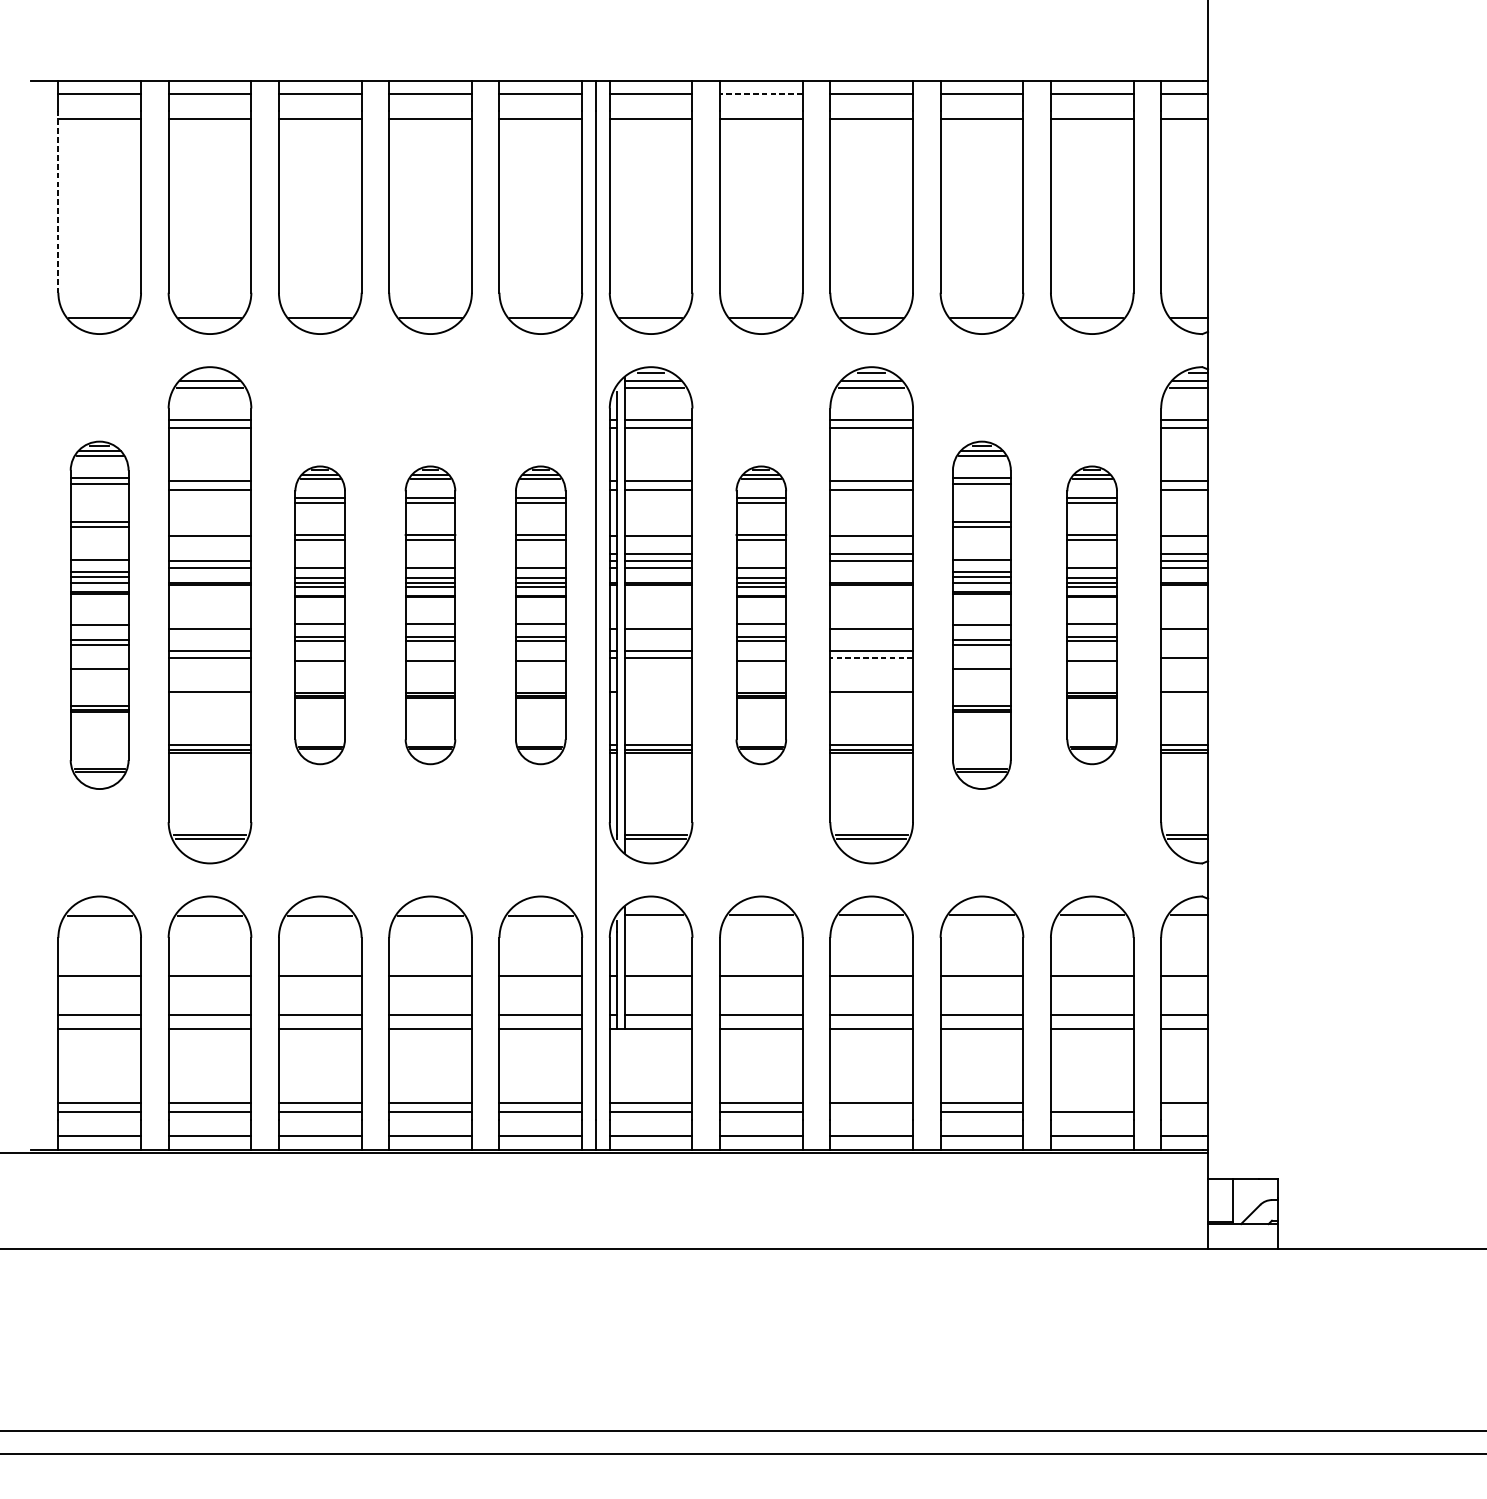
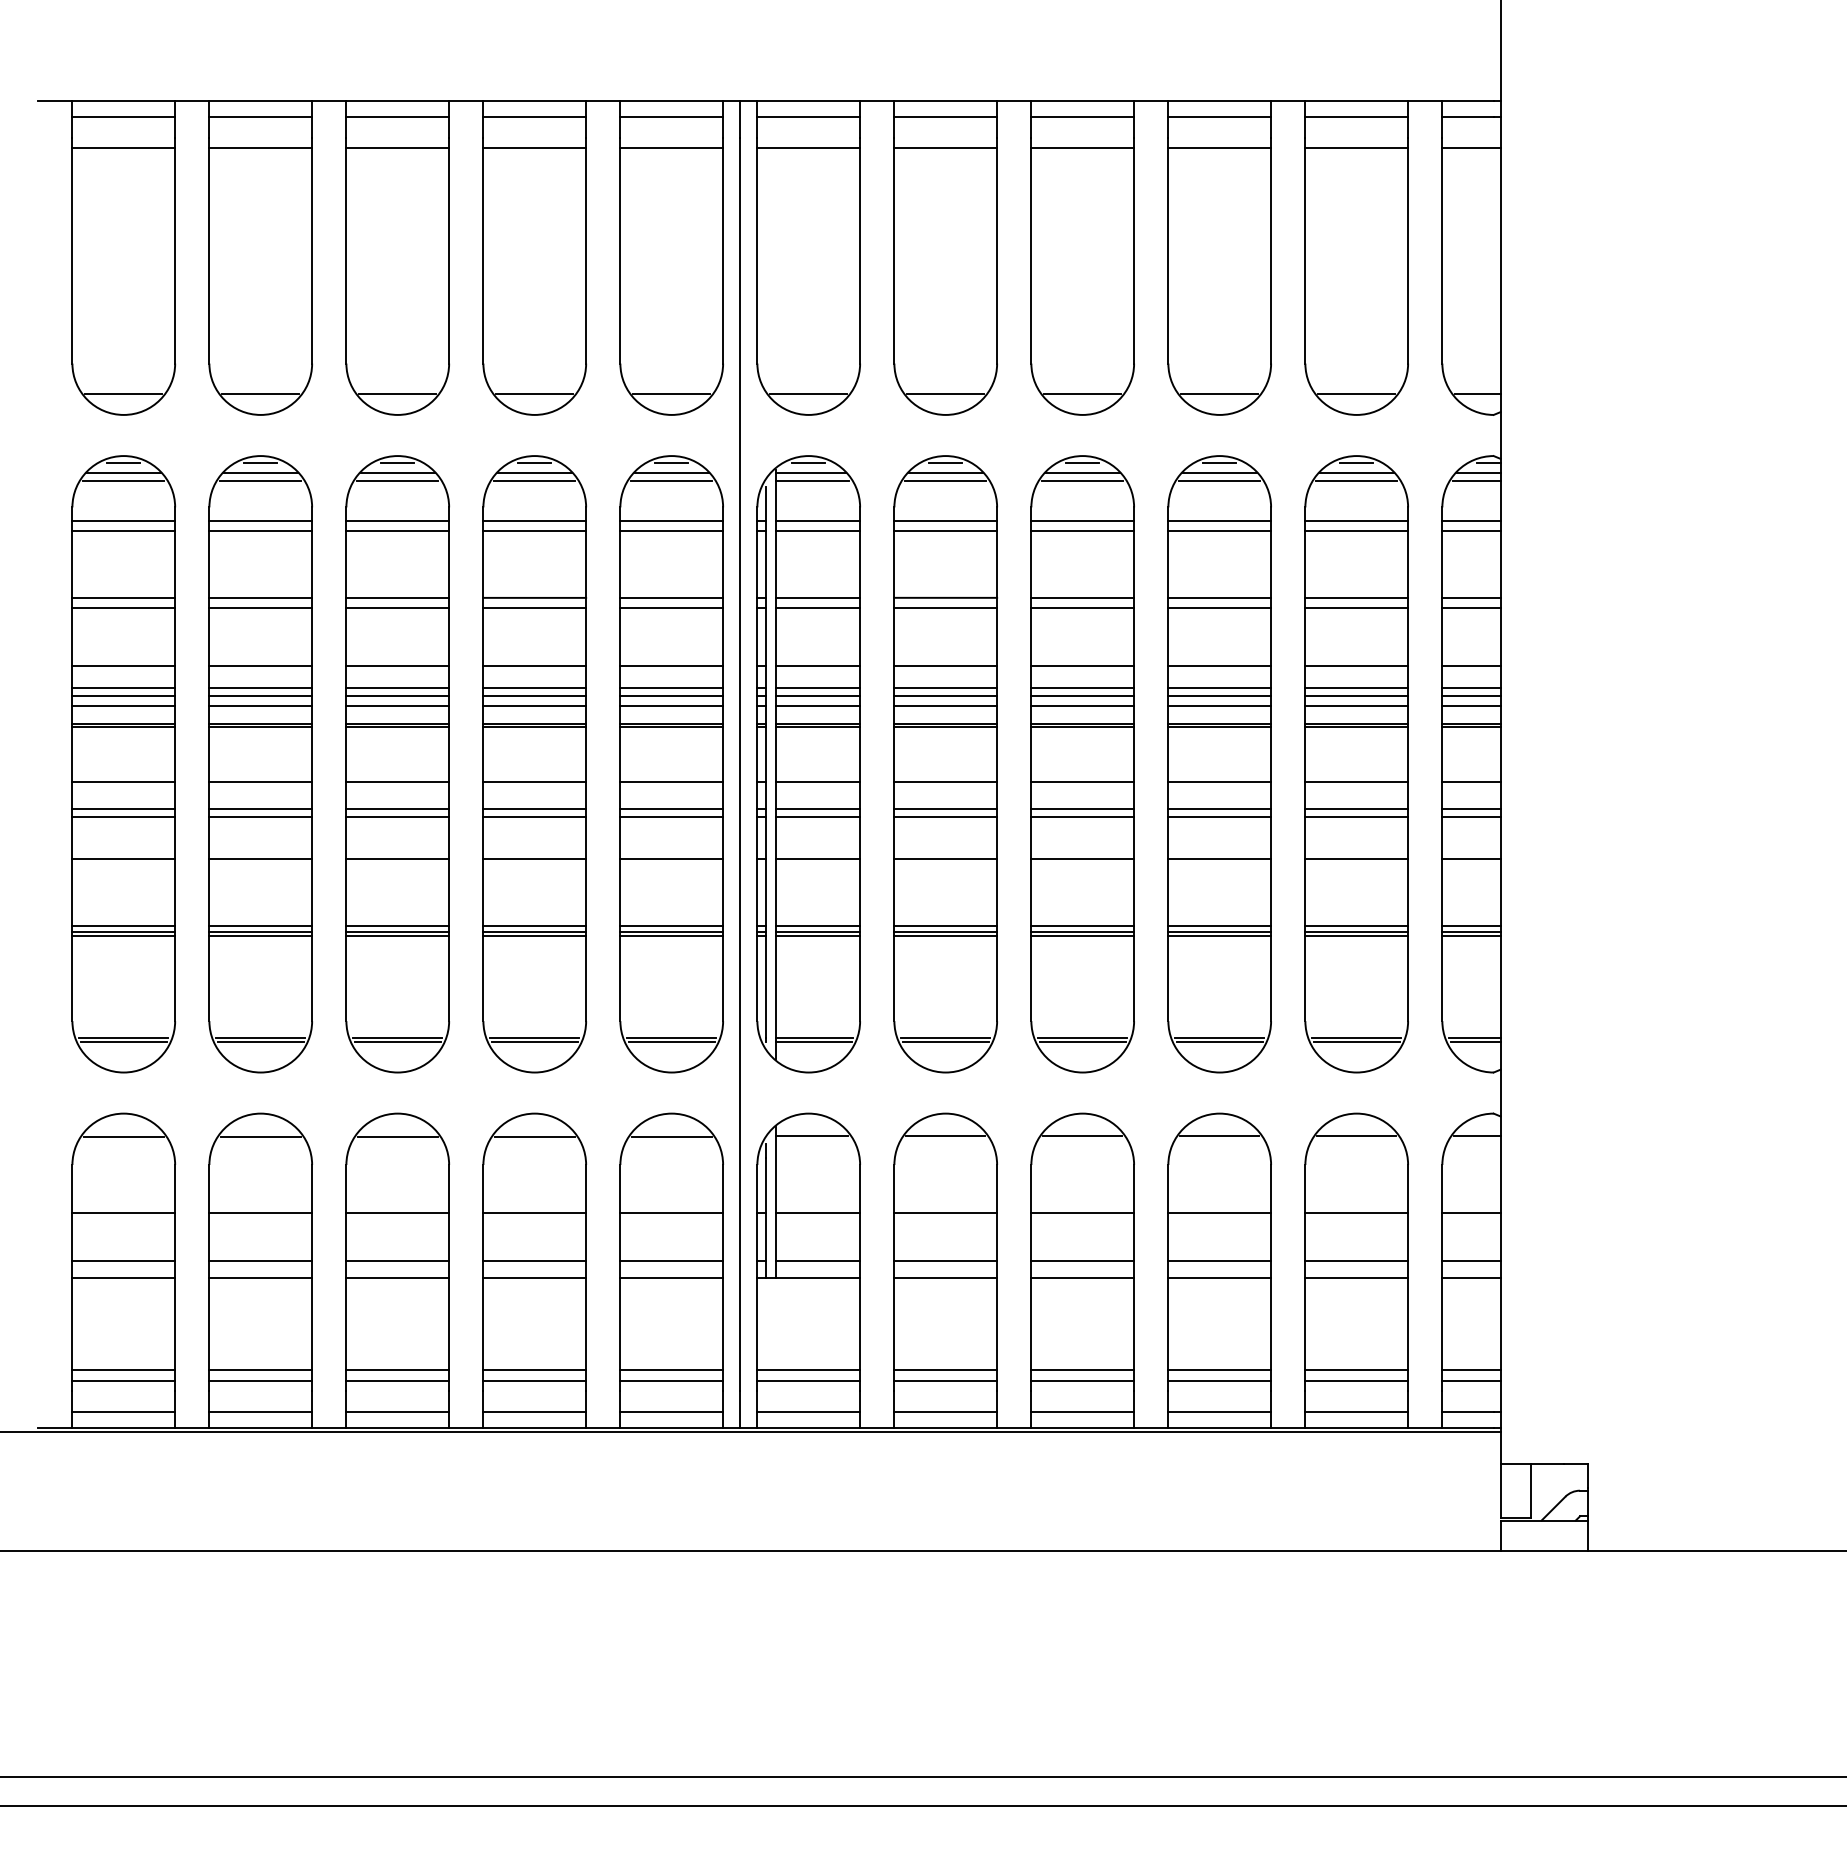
line: (761, 93) -> (945, 116), dashed -> solid
line: (58, 202) -> (72, 251), dashed -> solid
line: (209, 372) -> (260, 462), added
line: (209, 553) -> (260, 687), added
line: (871, 568) -> (1082, 706), added
part: (99, 615) -> (123, 764), size x1.43
part: (320, 615) -> (397, 764), size x1.67
part: (430, 615) -> (534, 764), size x1.67
part: (540, 615) -> (671, 764), size x1.67
part: (761, 615) -> (945, 764), size x1.67
part: (981, 615) -> (1219, 764), size x1.43
part: (1092, 615) -> (1356, 764), size x1.67
line: (1184, 650) -> (1471, 808), added
line: (871, 658) -> (1082, 817), dashed -> solid
line: (658, 691) -> (818, 859), added
line: (1092, 1103) -> (1356, 1370), added
line: (871, 1111) -> (1082, 1380), added
line: (1184, 1111) -> (1471, 1380), added

